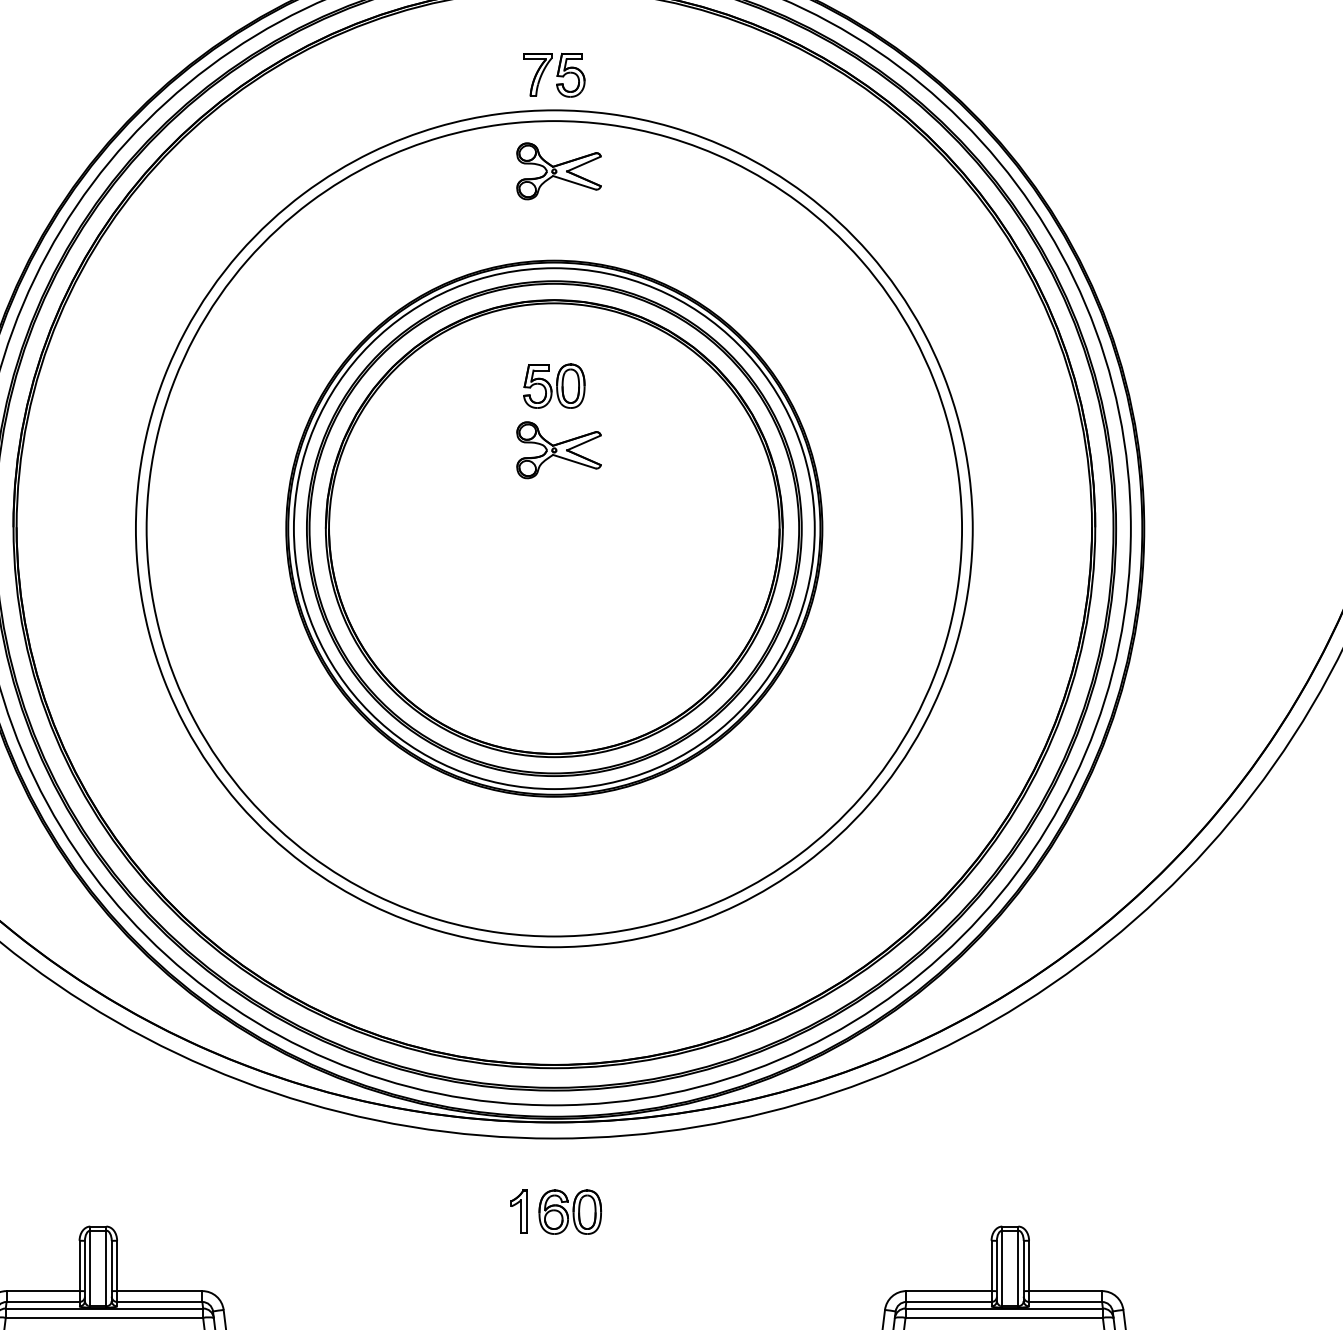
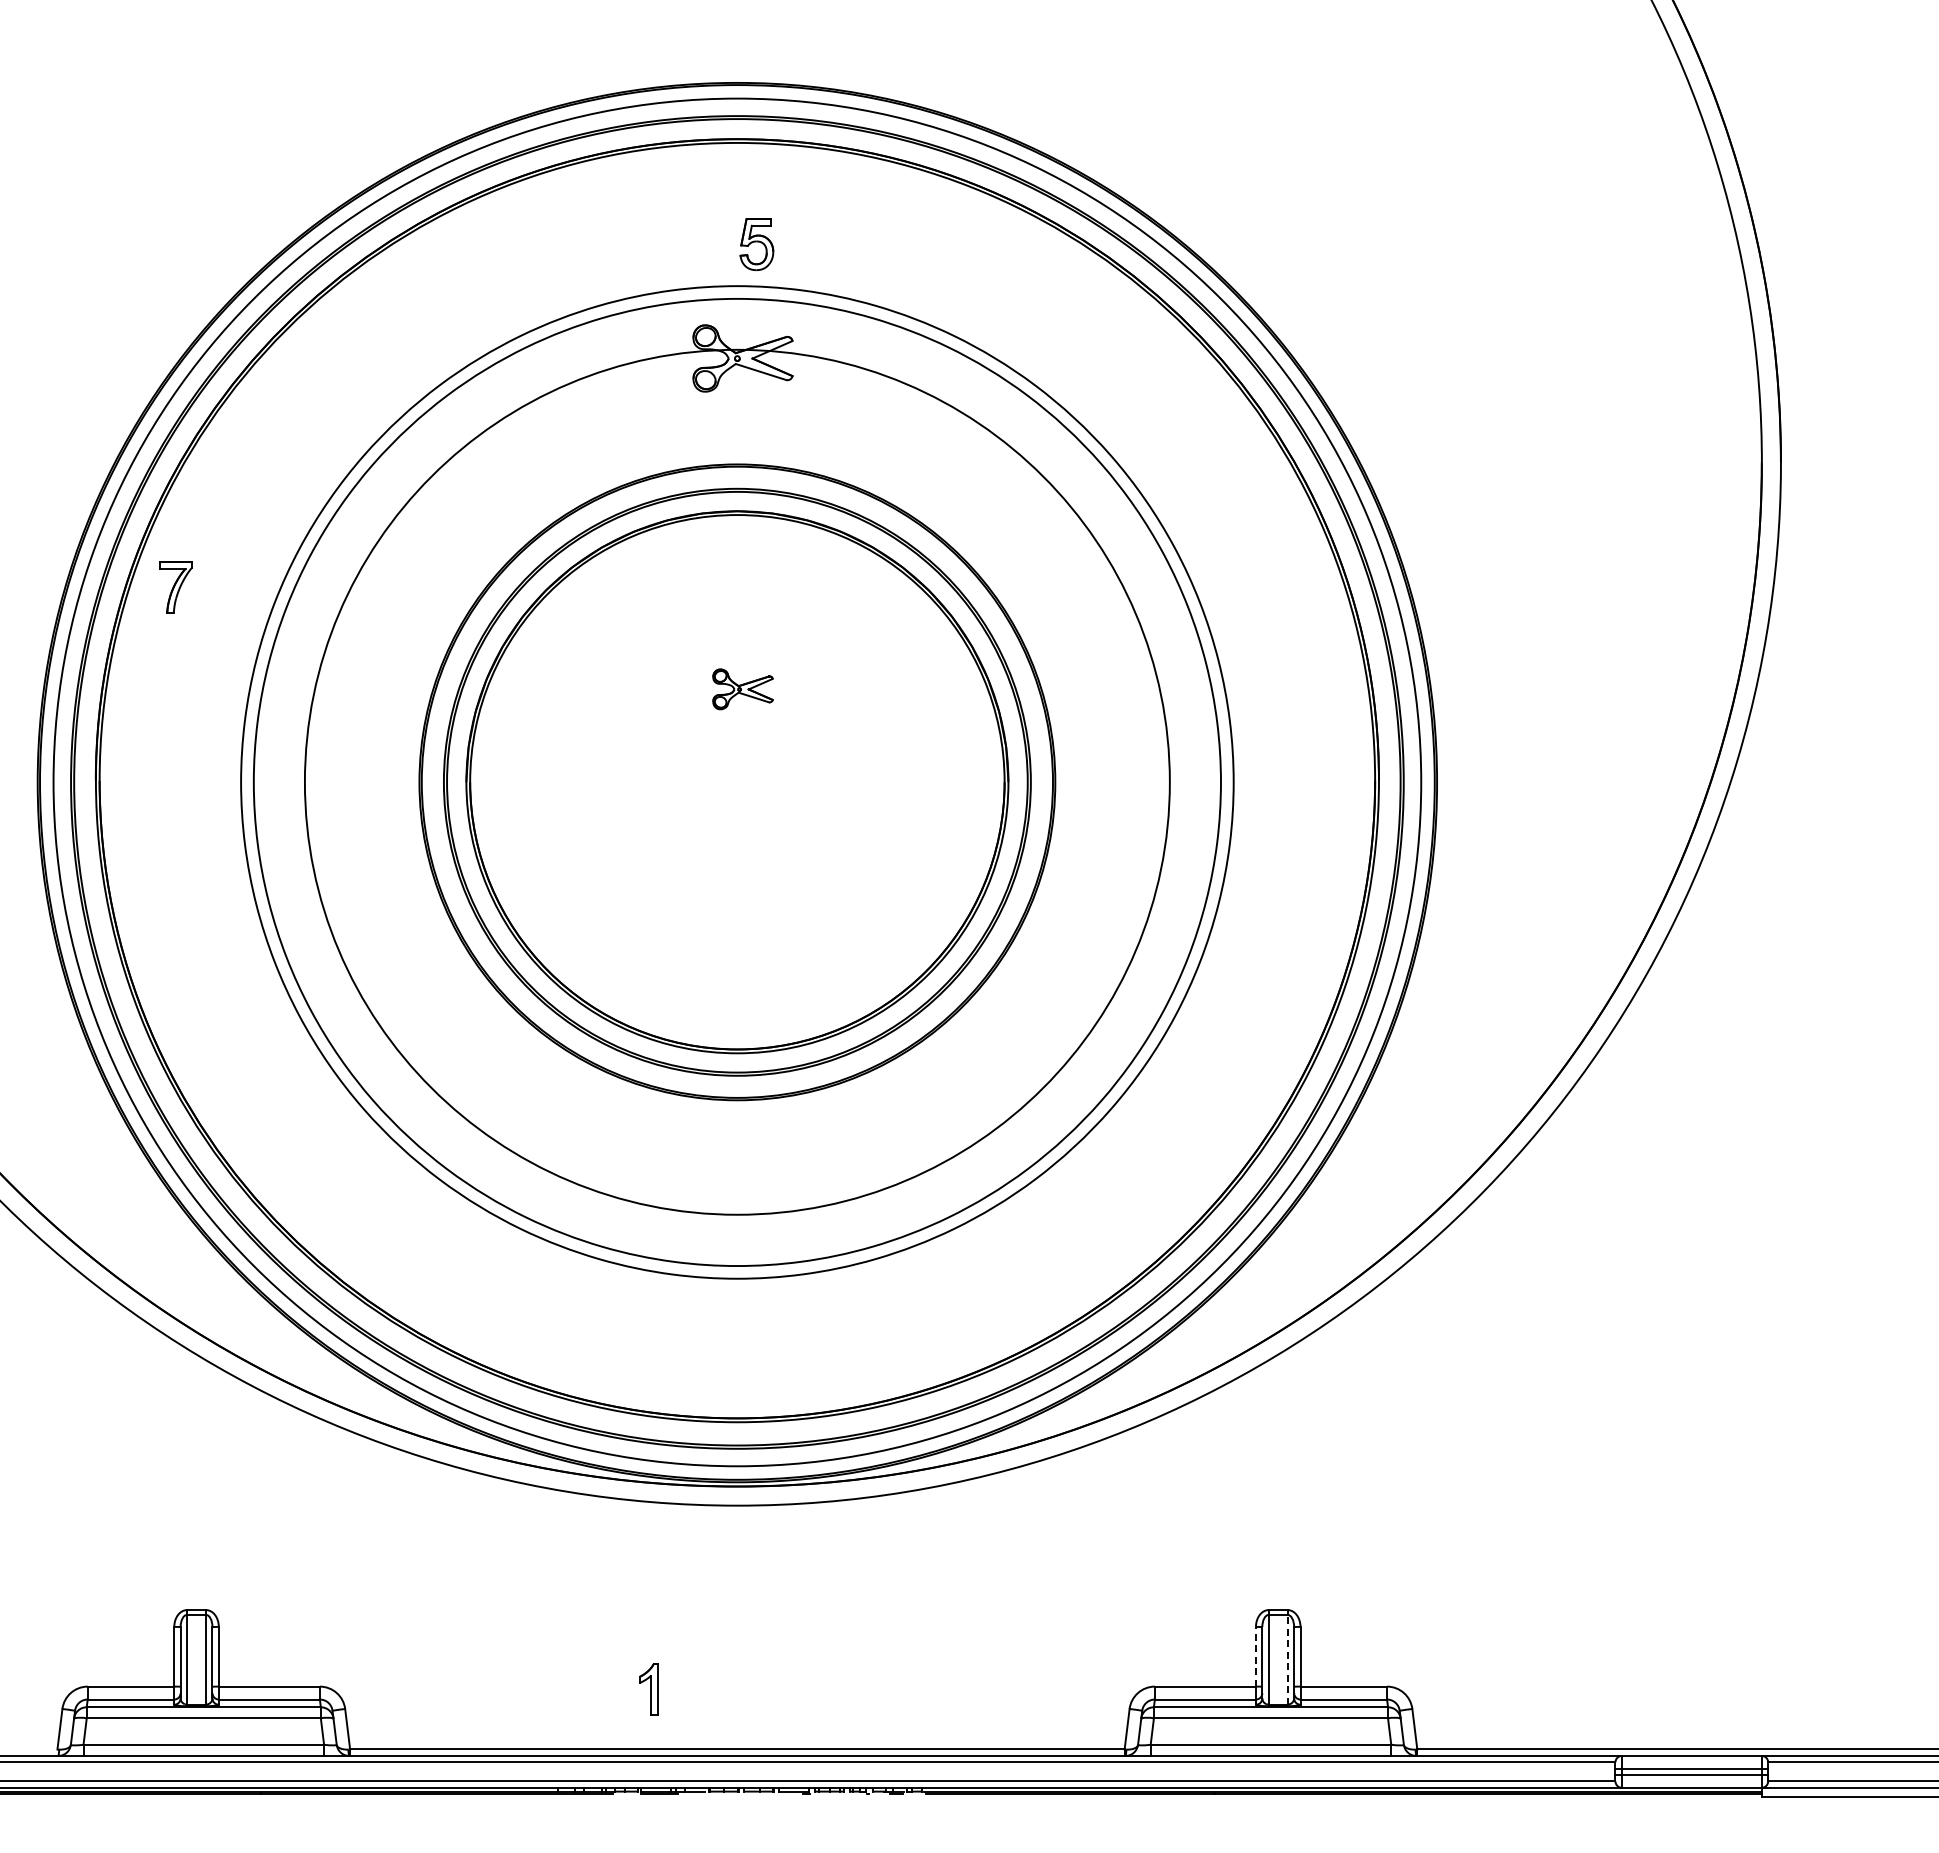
part: (537, 75) -> (175, 587), moved
part: (554, 386) -> (737, 613), removed
part: (558, 450) -> (742, 689), size x0.6
circle: (554, 528) -> (737, 782), size x1.4
part: (519, 1211) -> (648, 1689), moved
part: (569, 1211) -> (755, 1592), removed
line: (991, 1265) -> (1255, 1656), solid -> dashed
line: (1018, 1268) -> (1287, 1659), solid -> dashed

